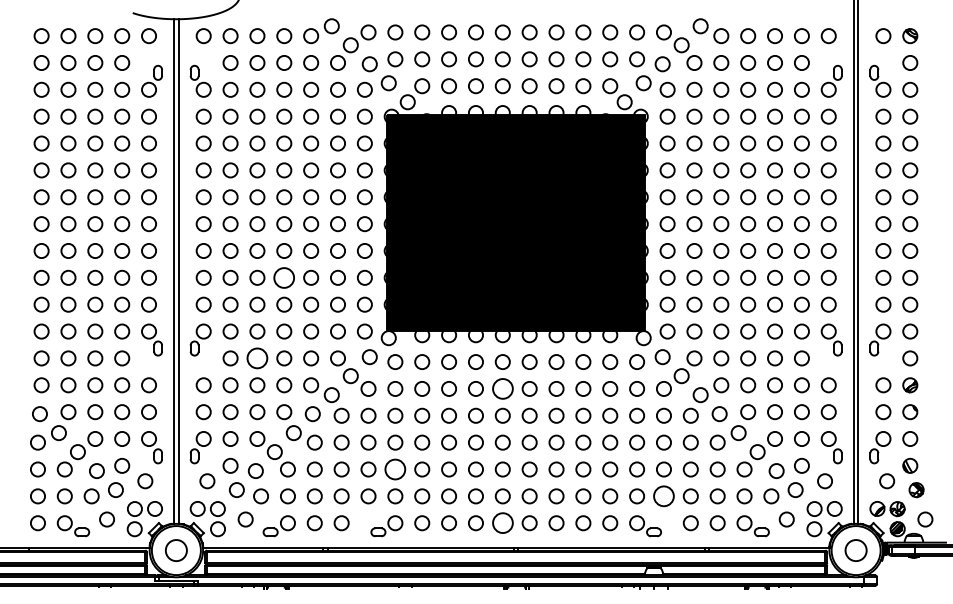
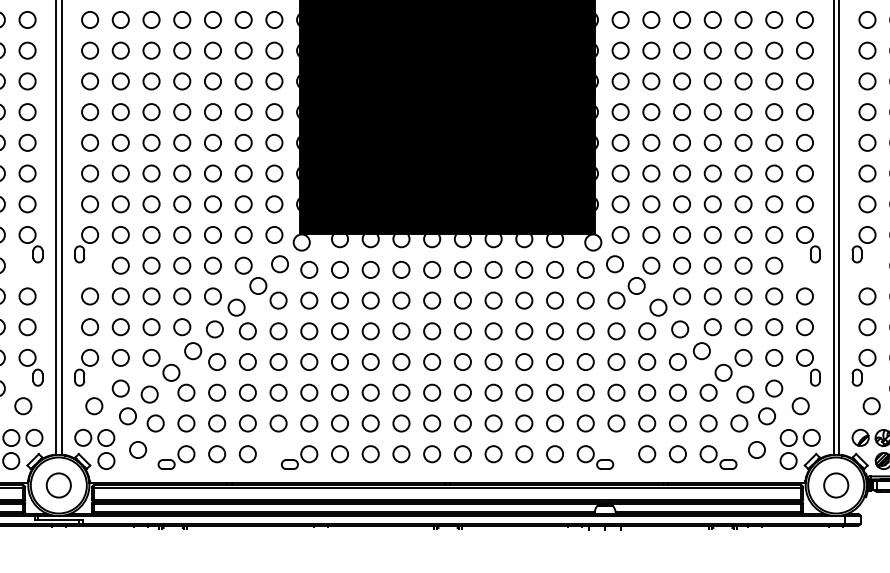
circle: (284, 277) -> (182, 173), size x0.71
circle: (257, 358) -> (151, 265), size x0.71
circle: (502, 388) -> (431, 300), size x0.71
circle: (395, 469) -> (309, 392), size x0.71
circle: (663, 496) -> (615, 423), size x0.71
circle: (502, 523) -> (431, 454), size x0.71

